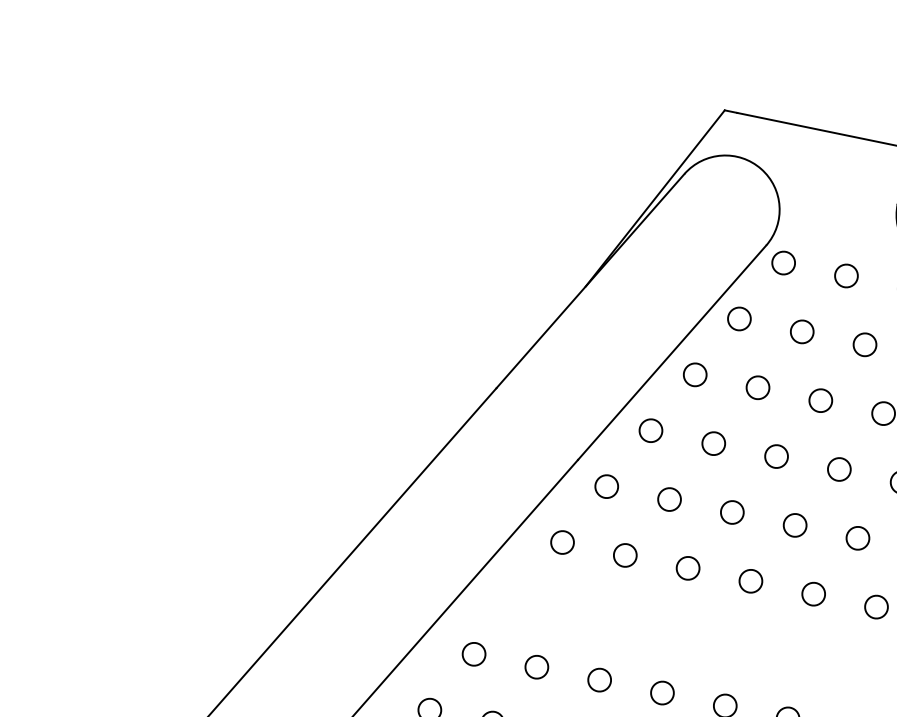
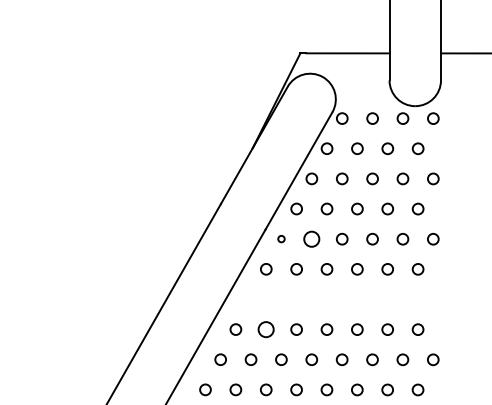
circle: (607, 485) -> (281, 238), size x0.6
circle: (669, 497) -> (311, 238), size x1.4
circle: (537, 667) -> (266, 329), size x1.4

